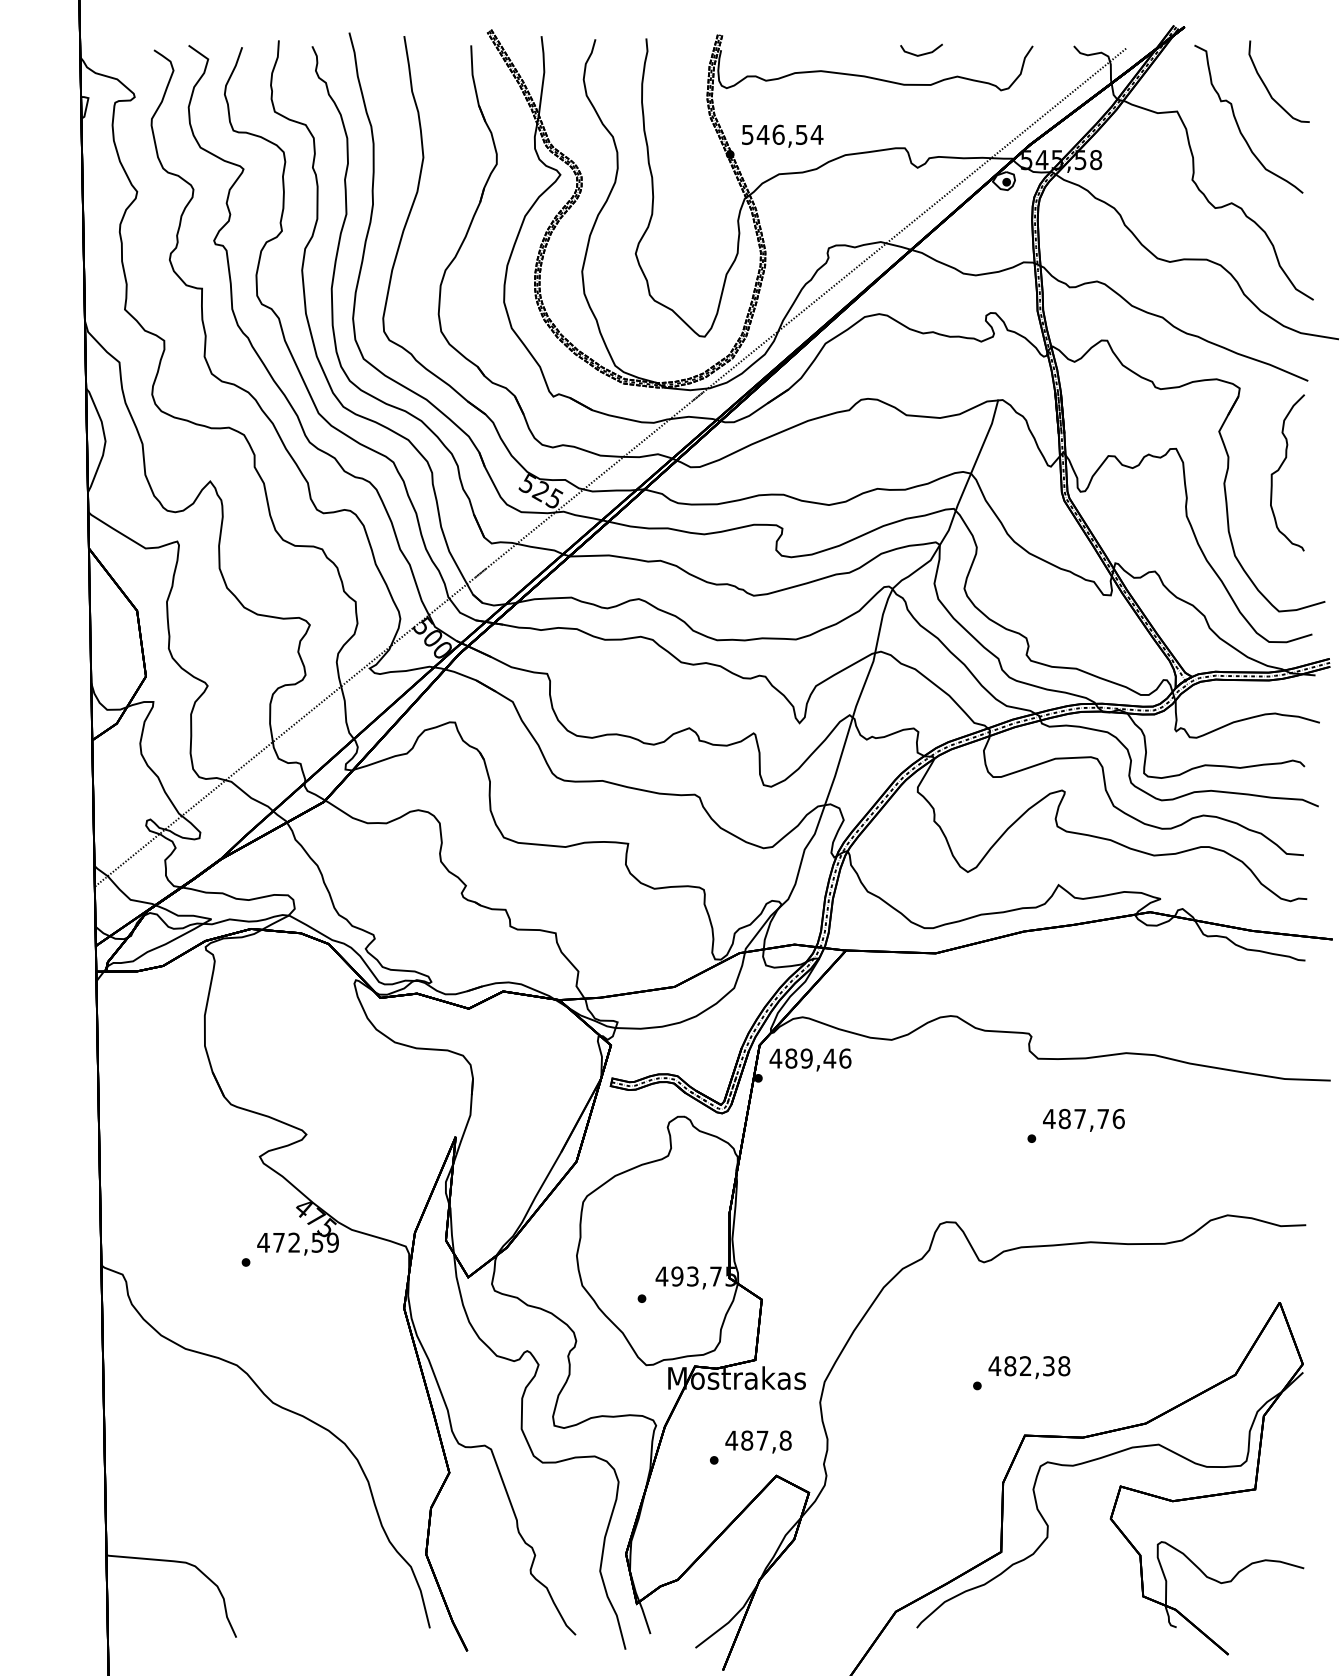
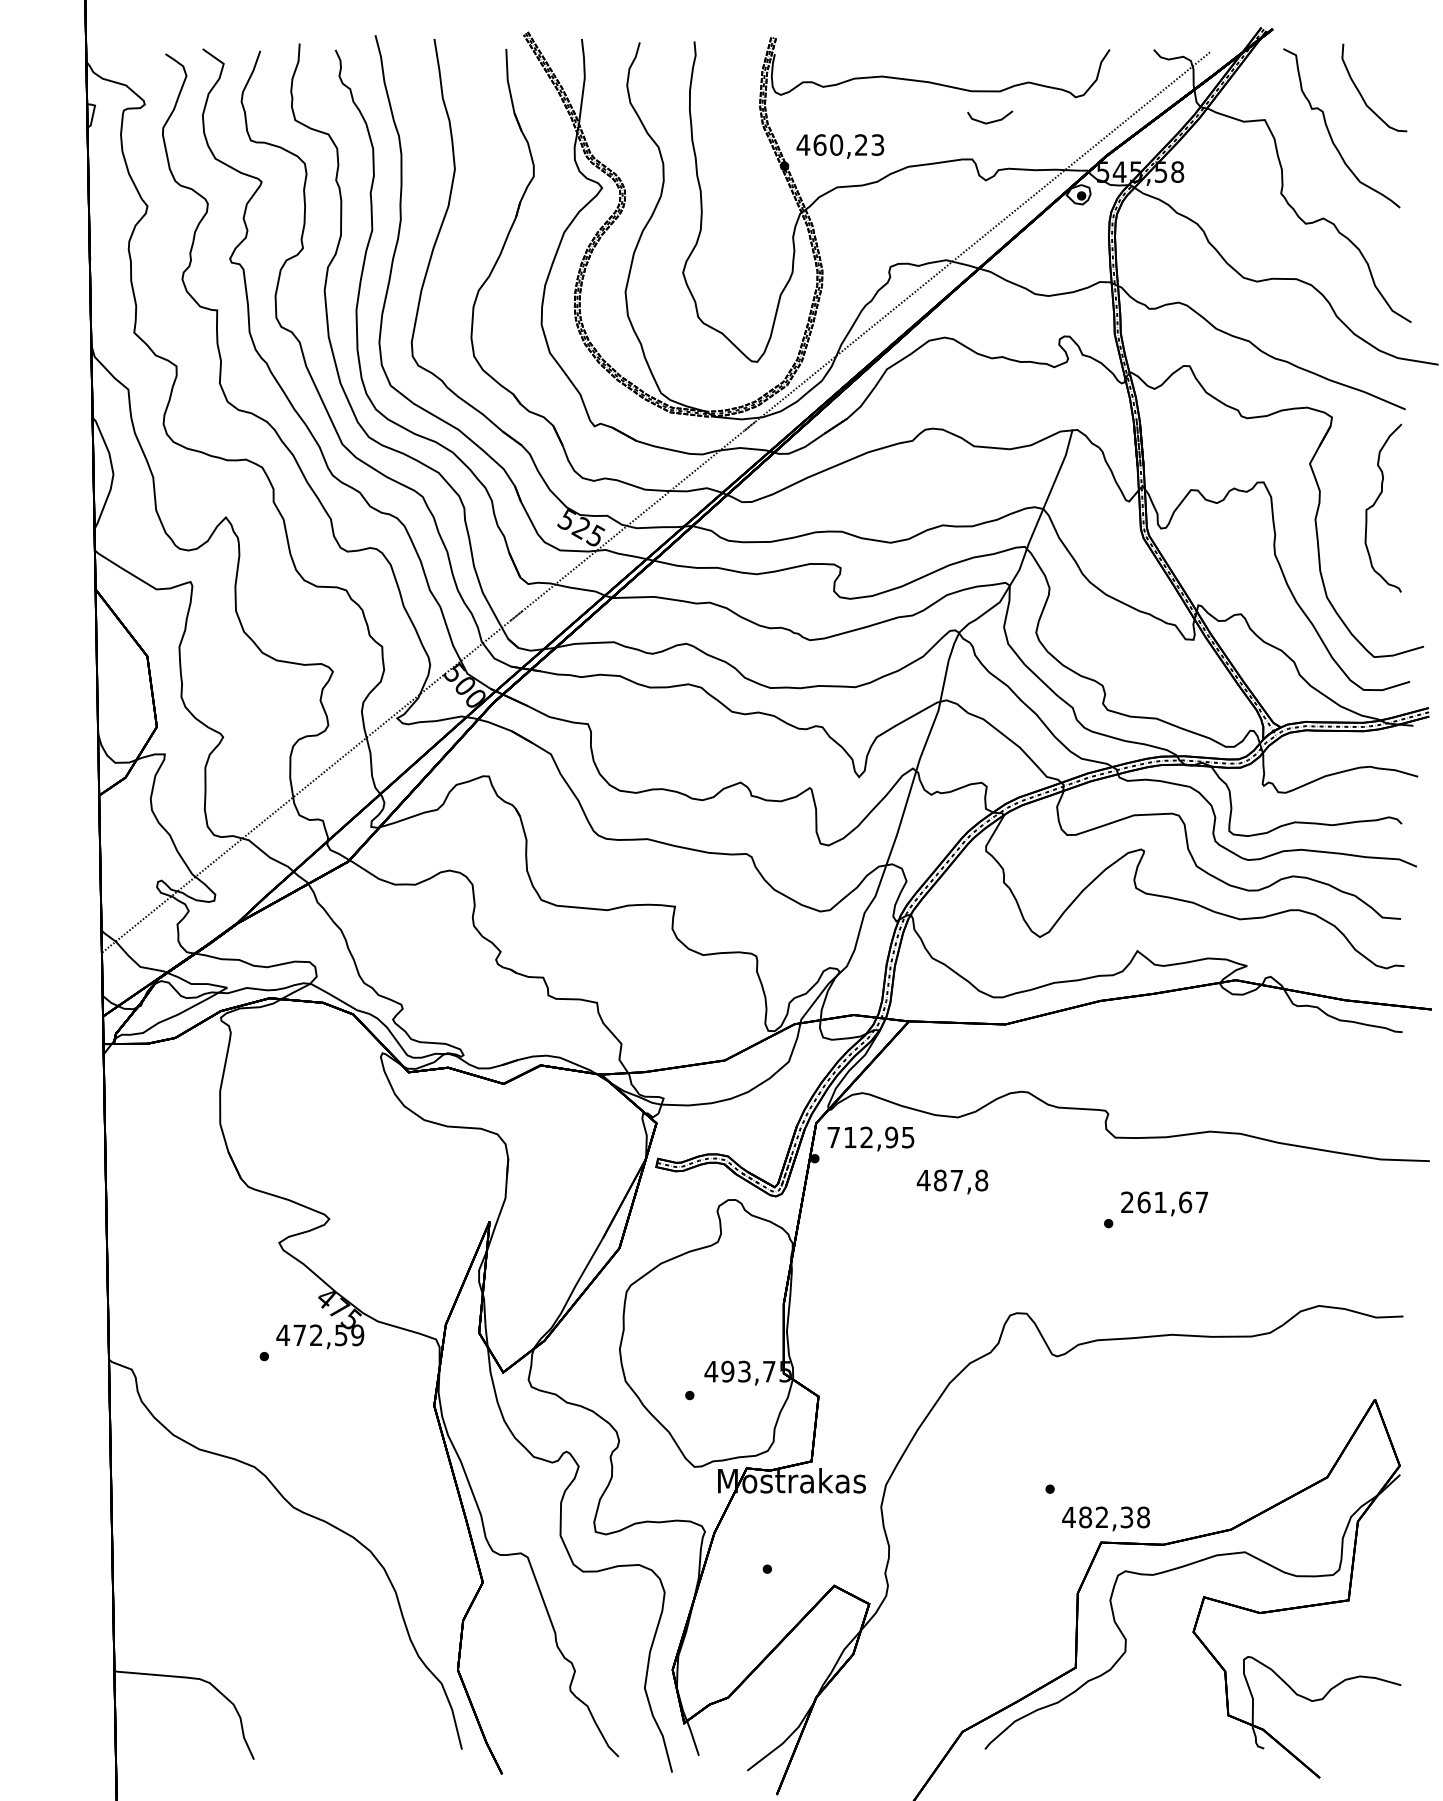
line: (922, 53) -> (991, 121), moved
text: (782, 134) -> (840, 144), 546,54 -> 460,23
text: (810, 1058) -> (870, 1137), 489,46 -> 712,95
text: (1083, 1118) -> (1164, 1201), 487,76 -> 261,67
text: (1029, 1367) -> (1106, 1518), moved
text: (758, 1441) -> (952, 1181), moved

